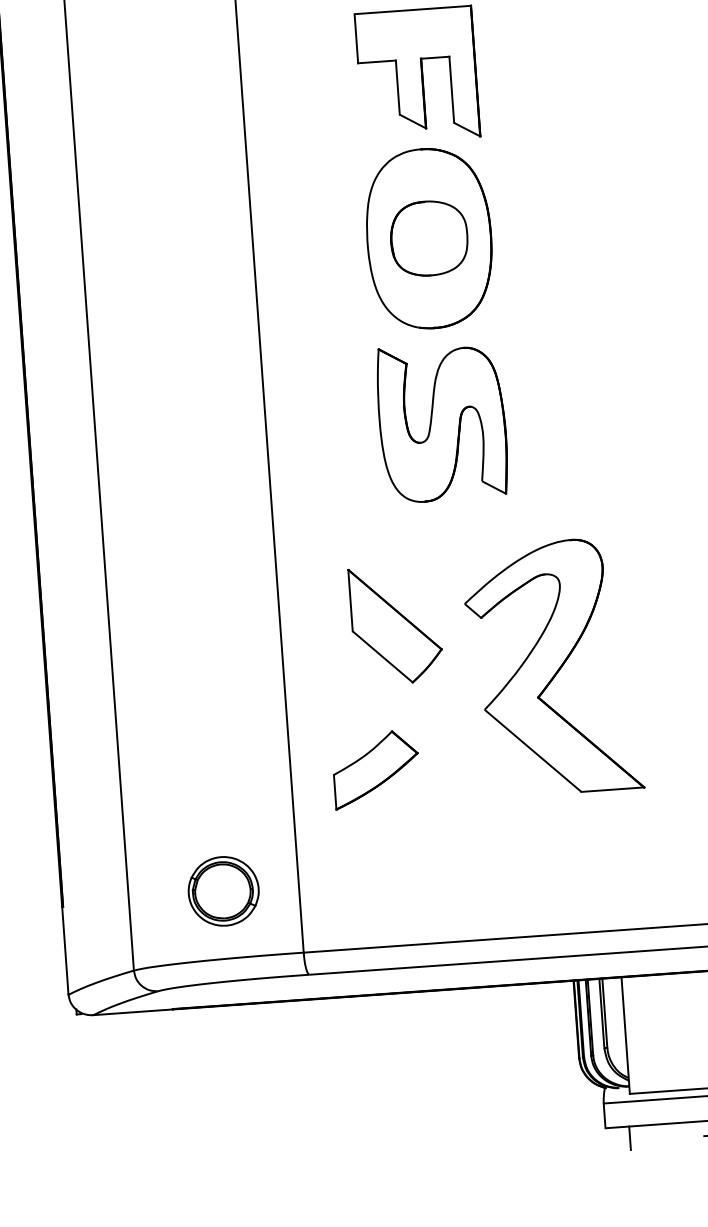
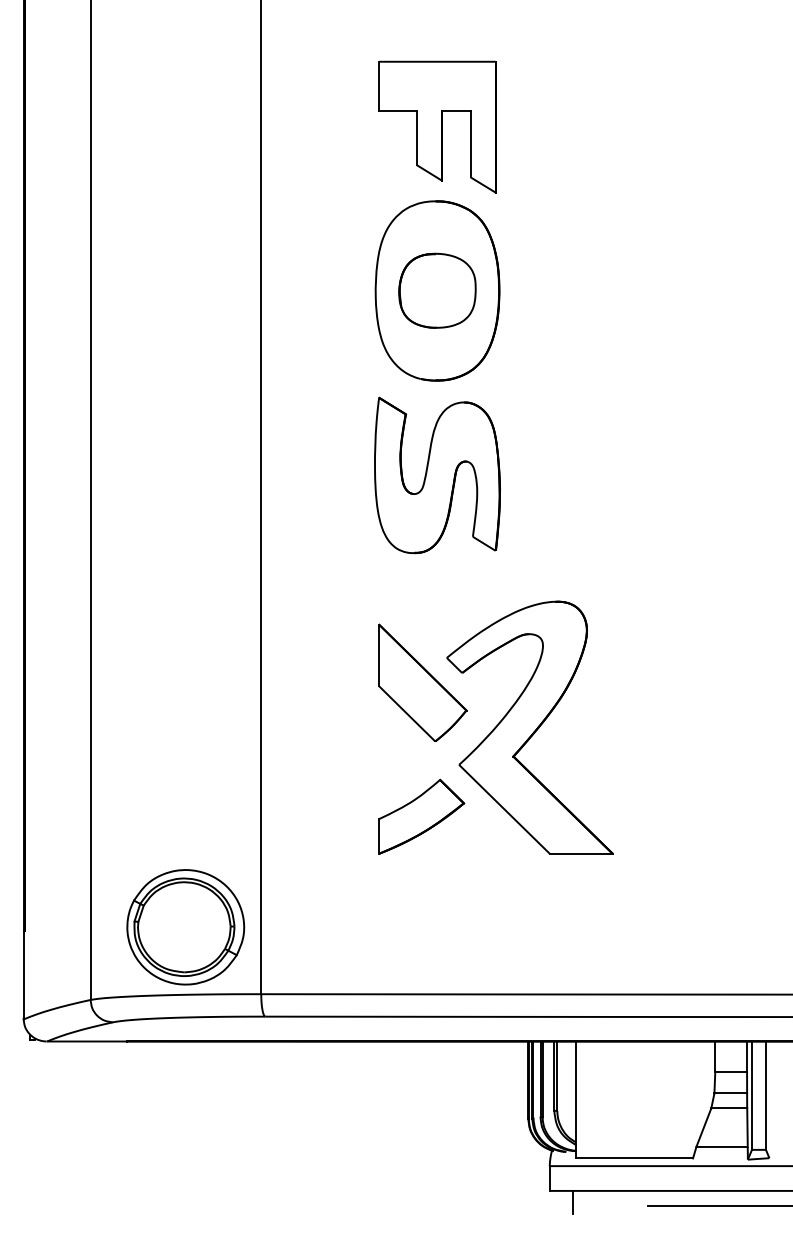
part: (395, 624) -> (422, 682), moved
part: (376, 769) -> (421, 816), moved
part: (223, 891) -> (185, 927), size x1.67

